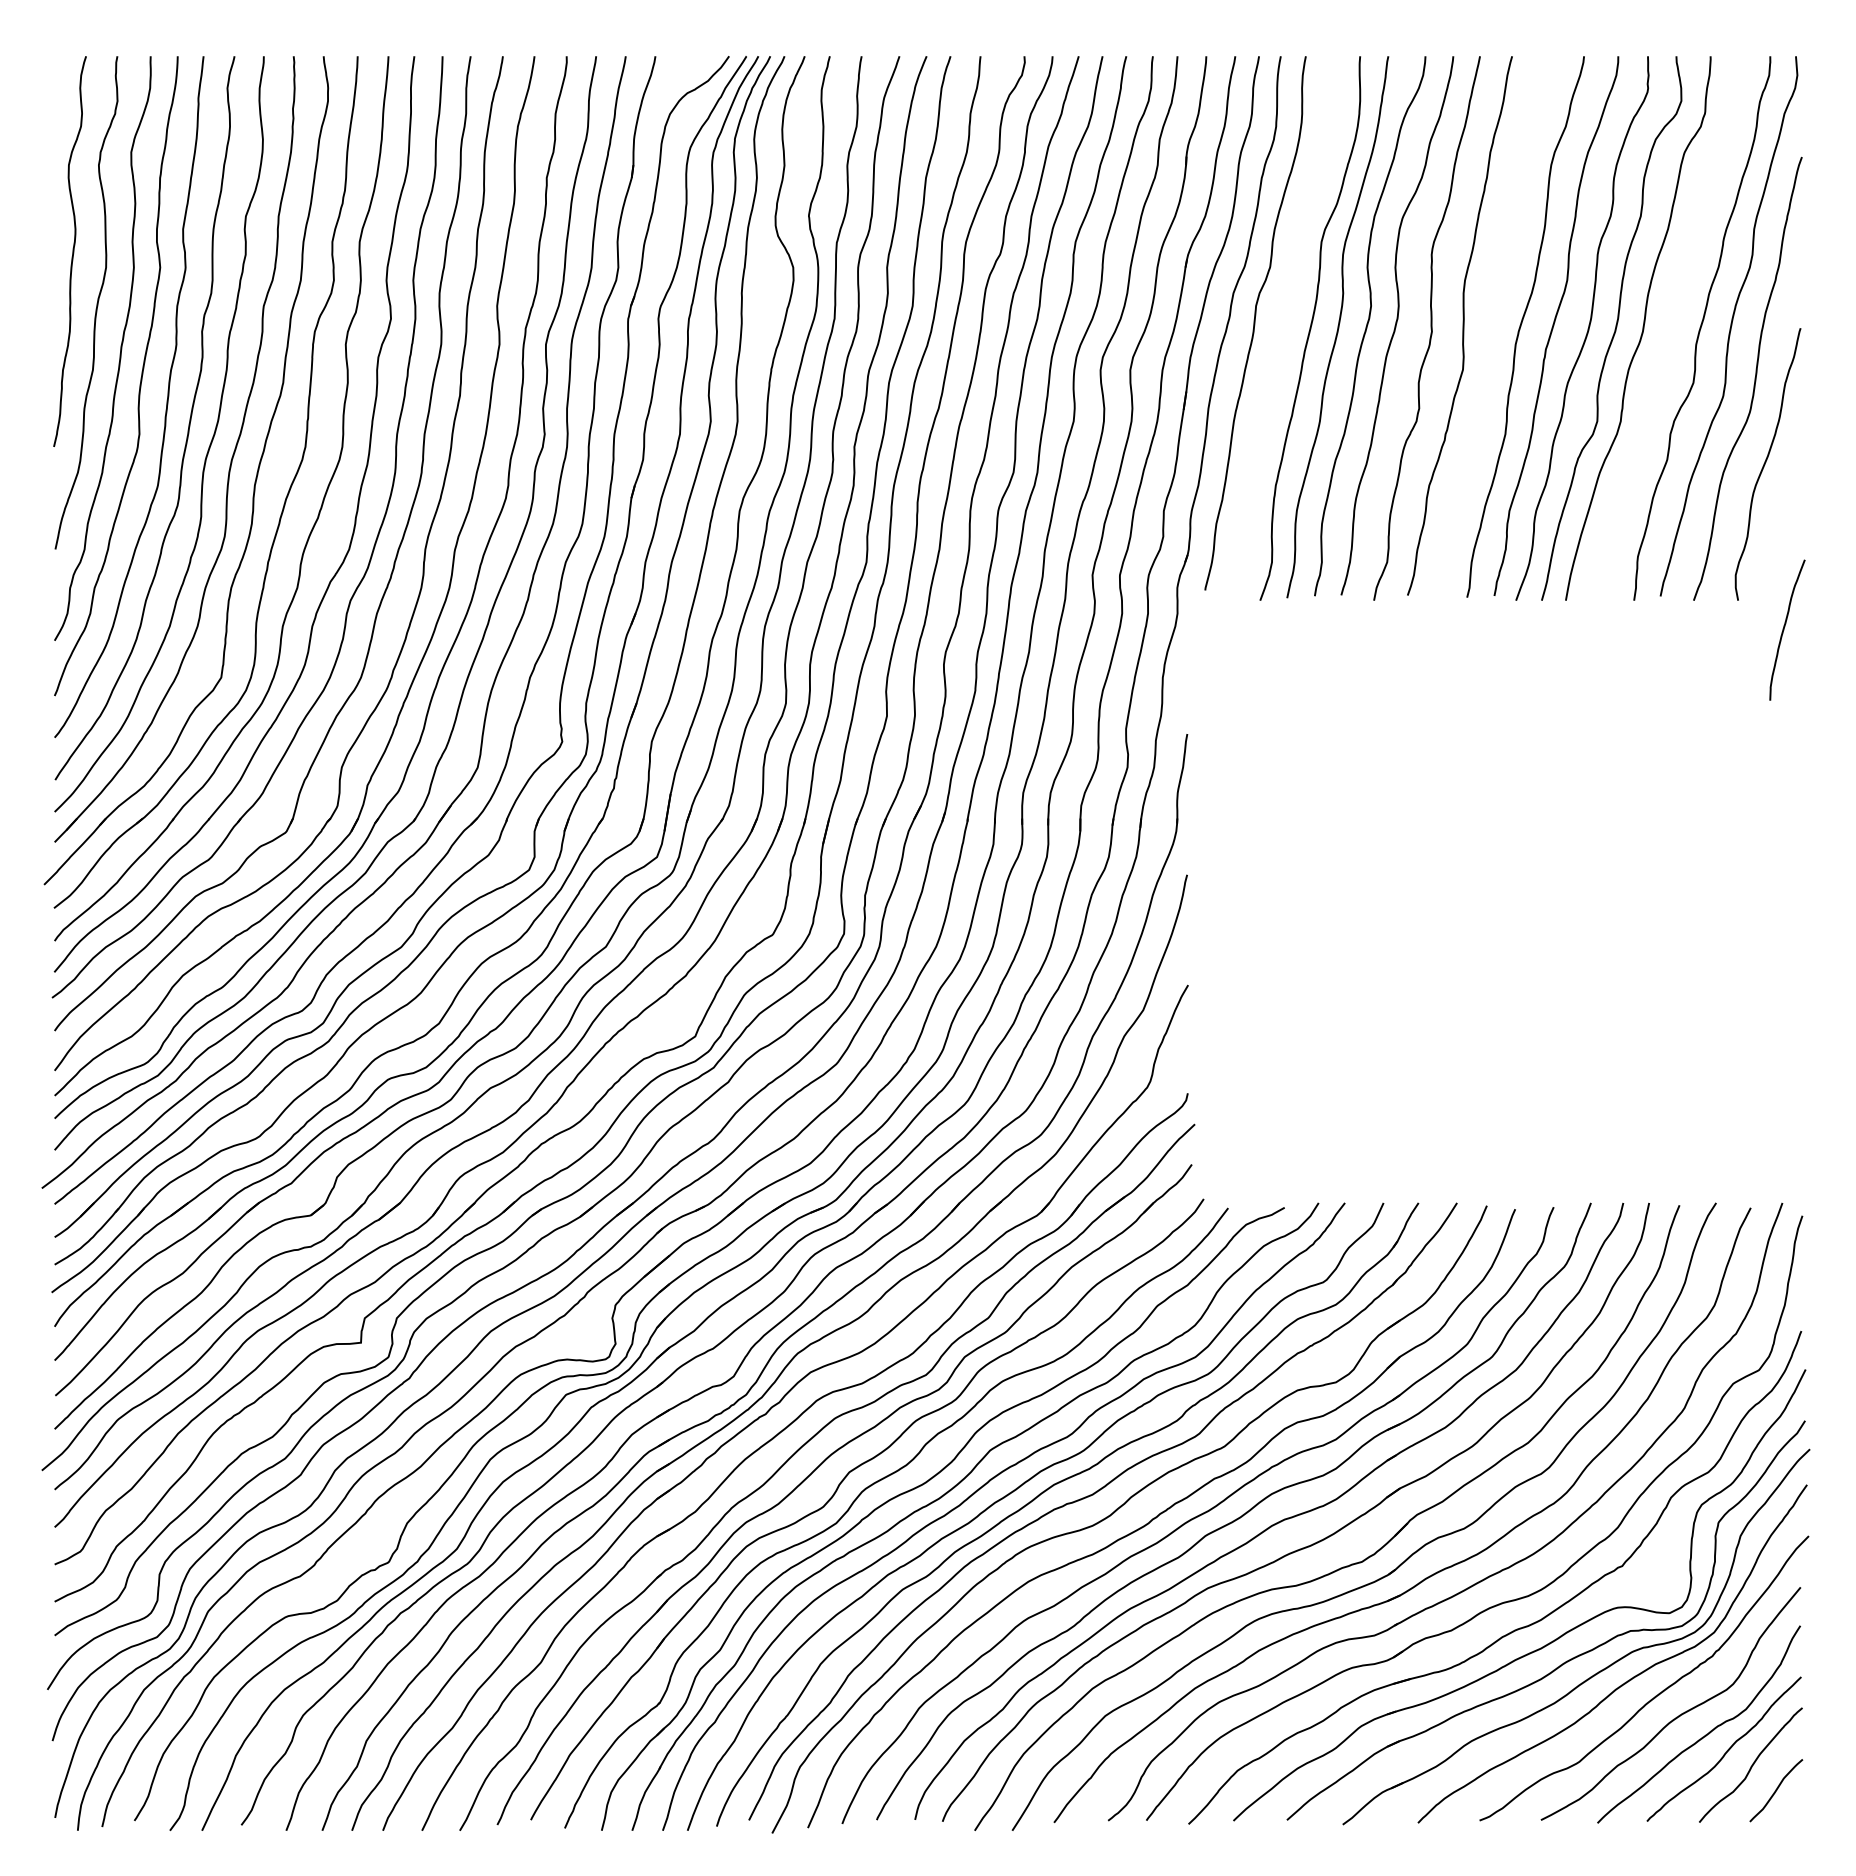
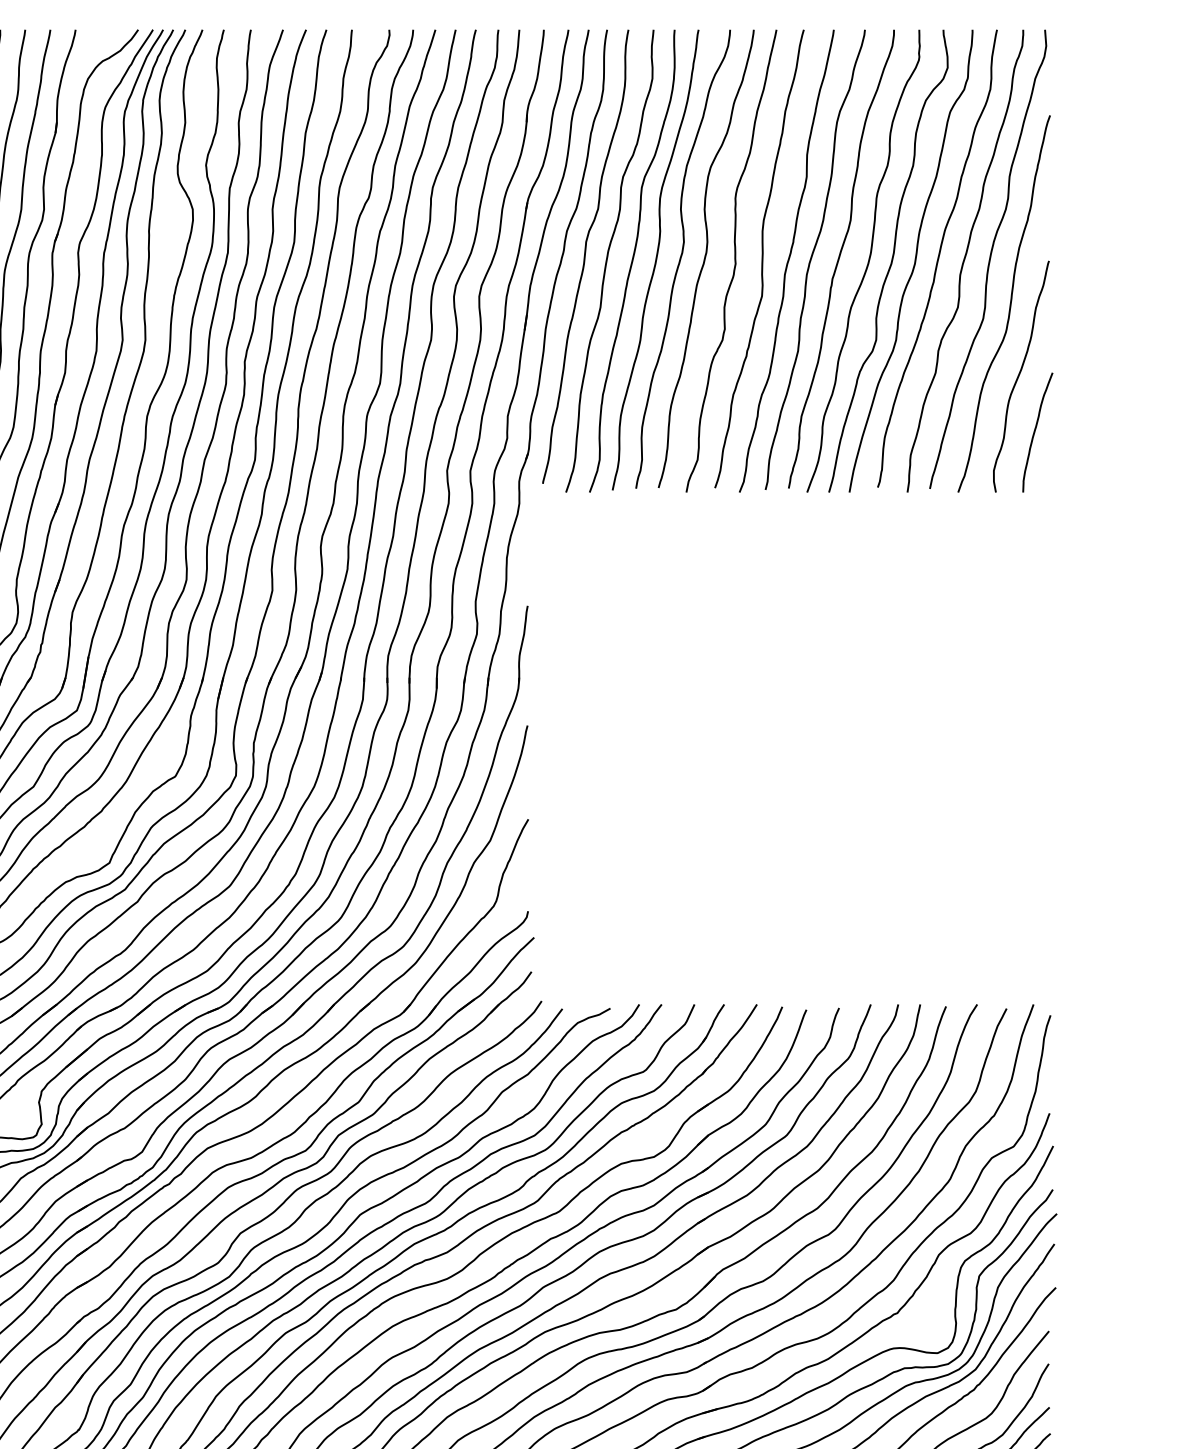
curve: (1669, 325) -> (937, 258), added
curve: (1281, 327) -> (607, 260), added
curve: (1492, 328) -> (787, 261), added
curve: (1784, 629) -> (1035, 432), moved

